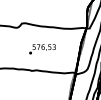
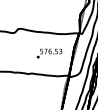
text: (42, 49) -> (49, 53), moved

